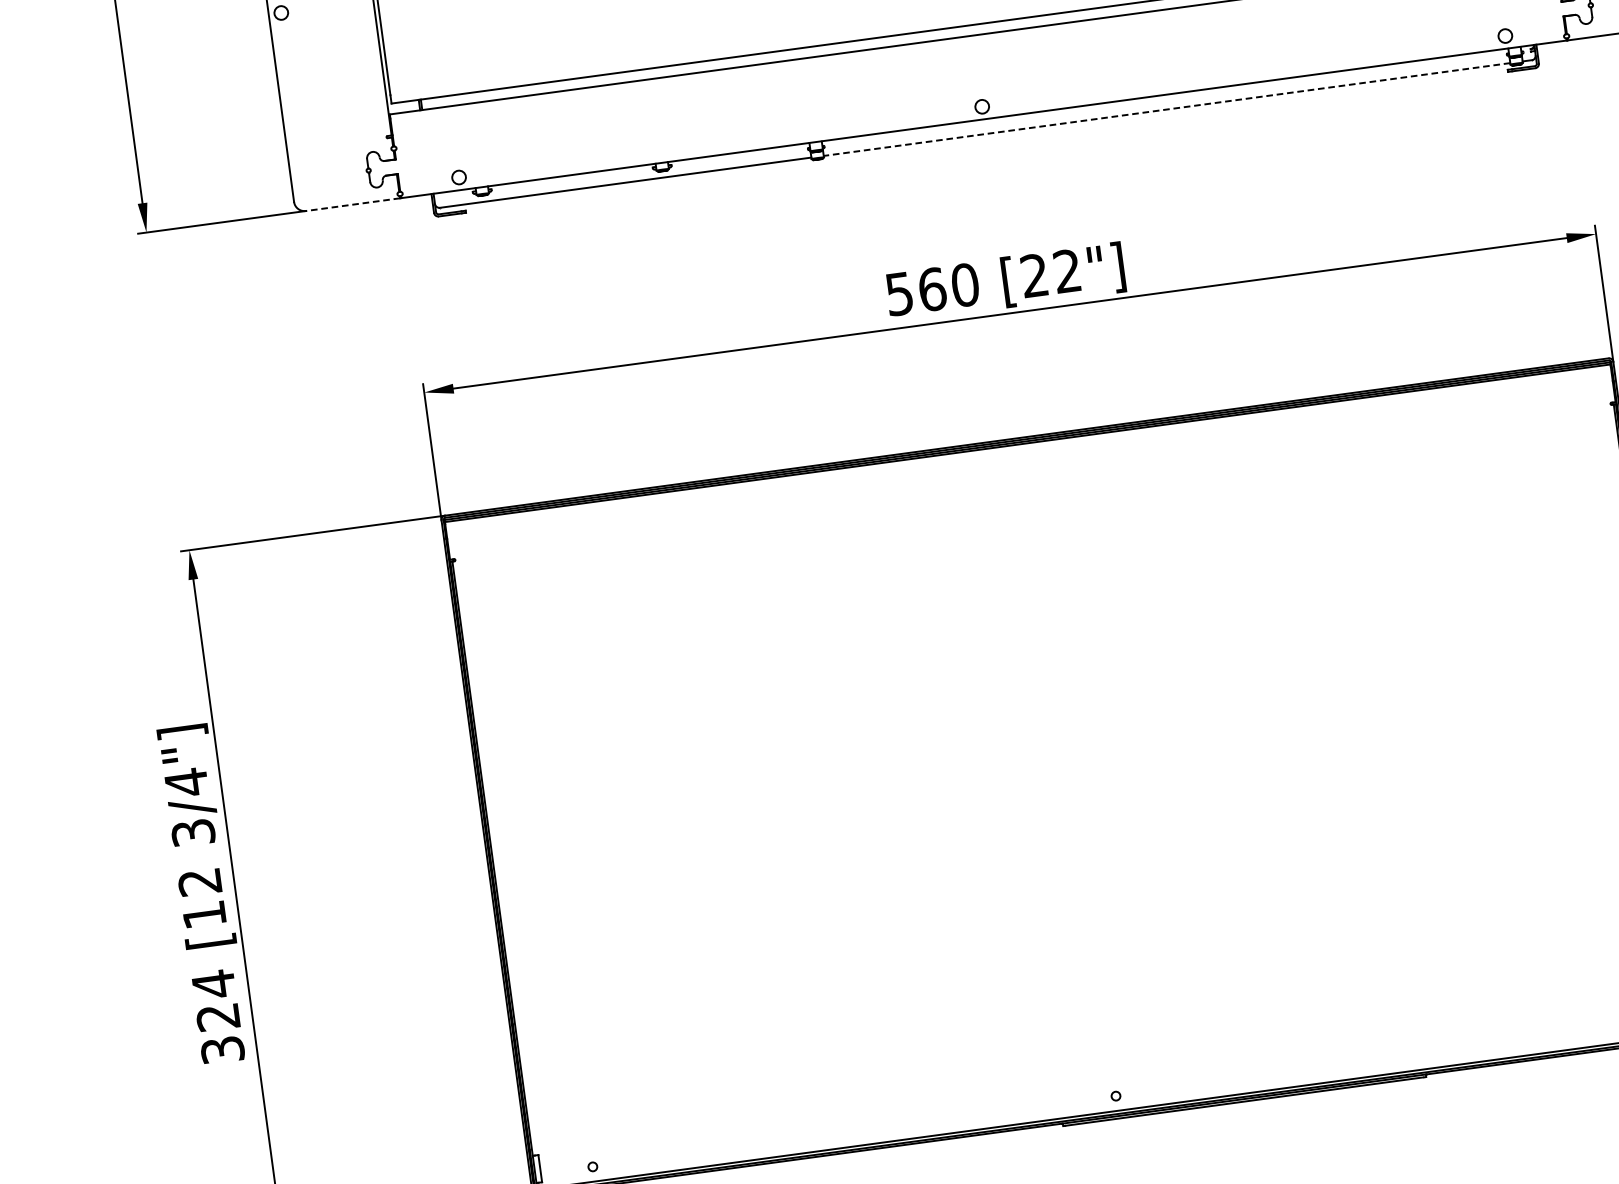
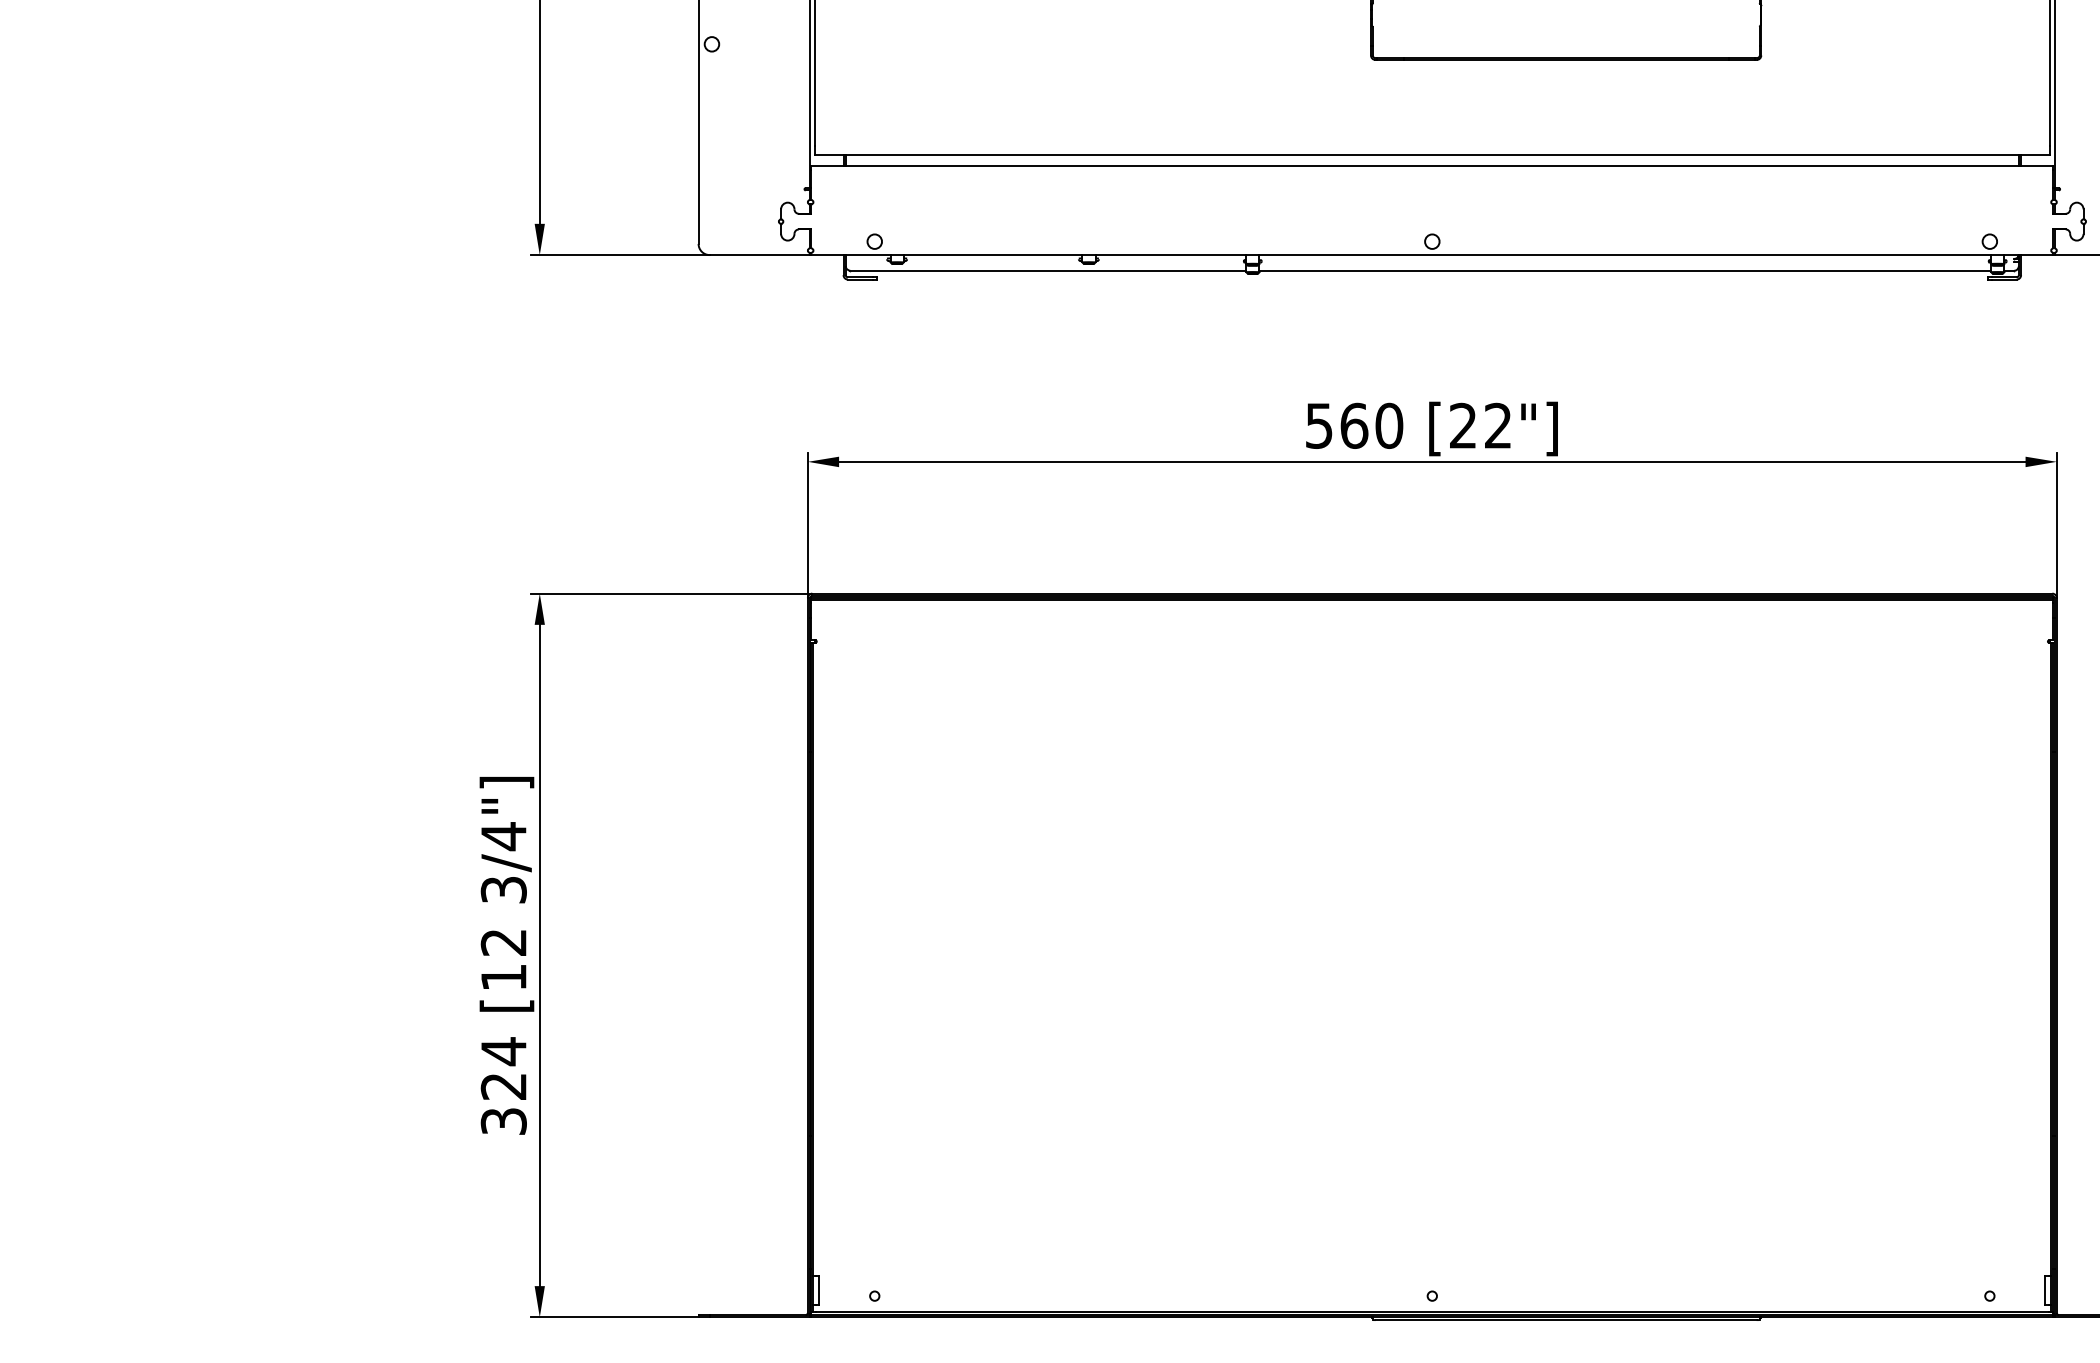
line: (1167, 109) -> (1625, 270), dashed -> solid
line: (352, 205) -> (759, 255), dashed -> solid

